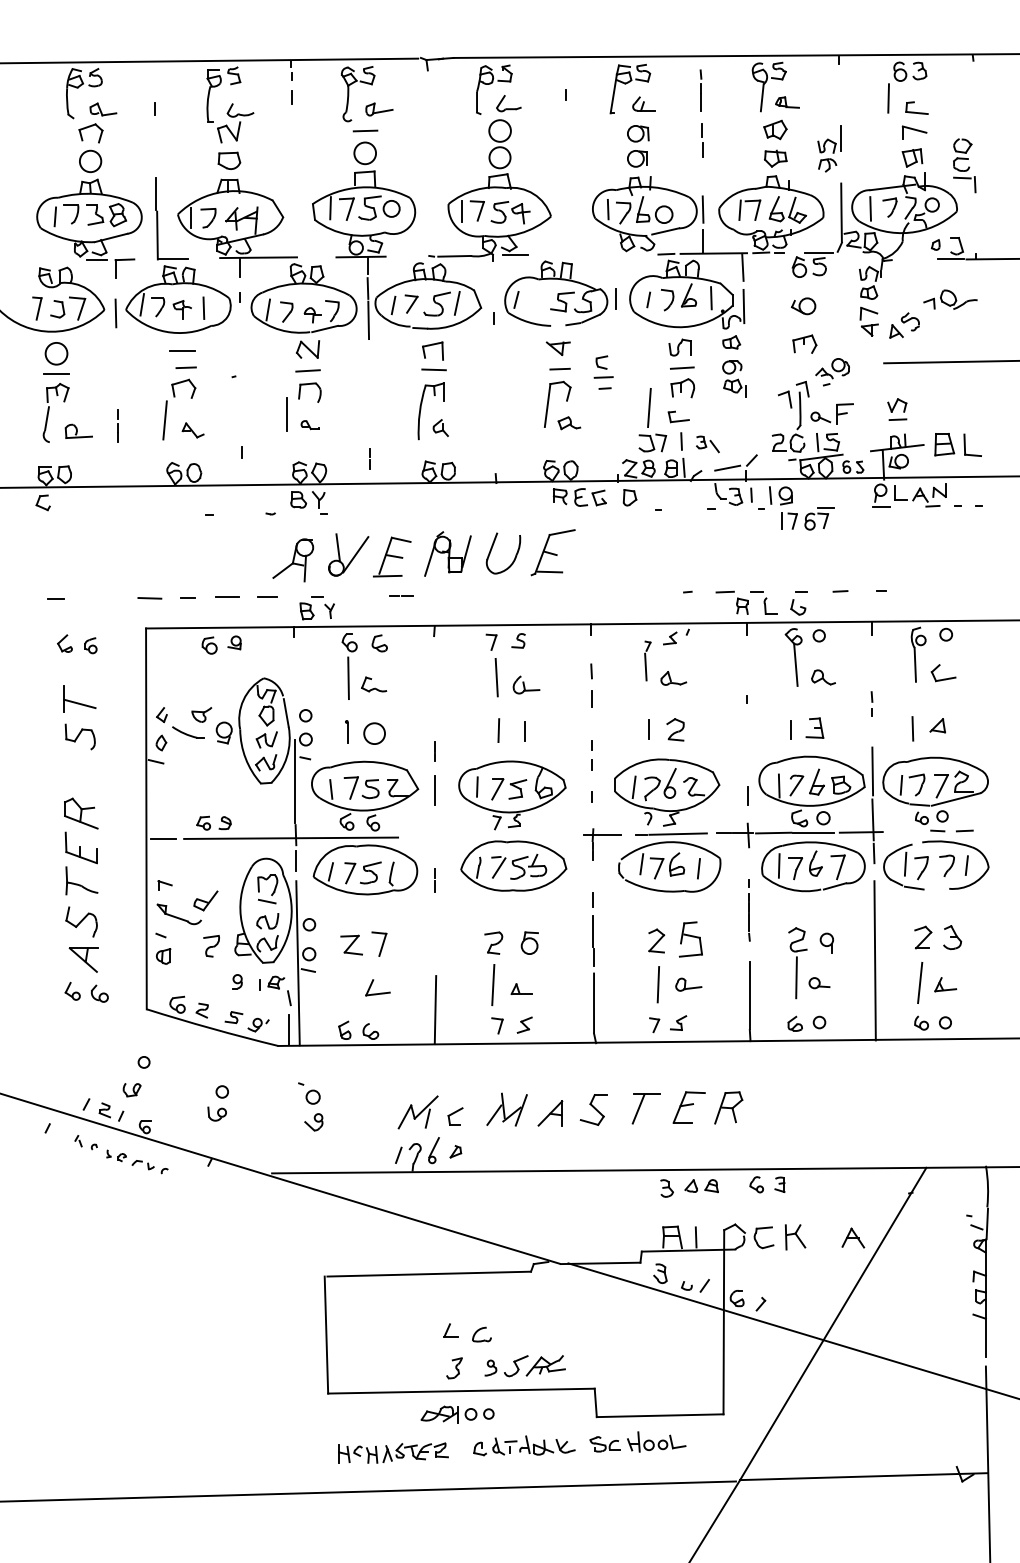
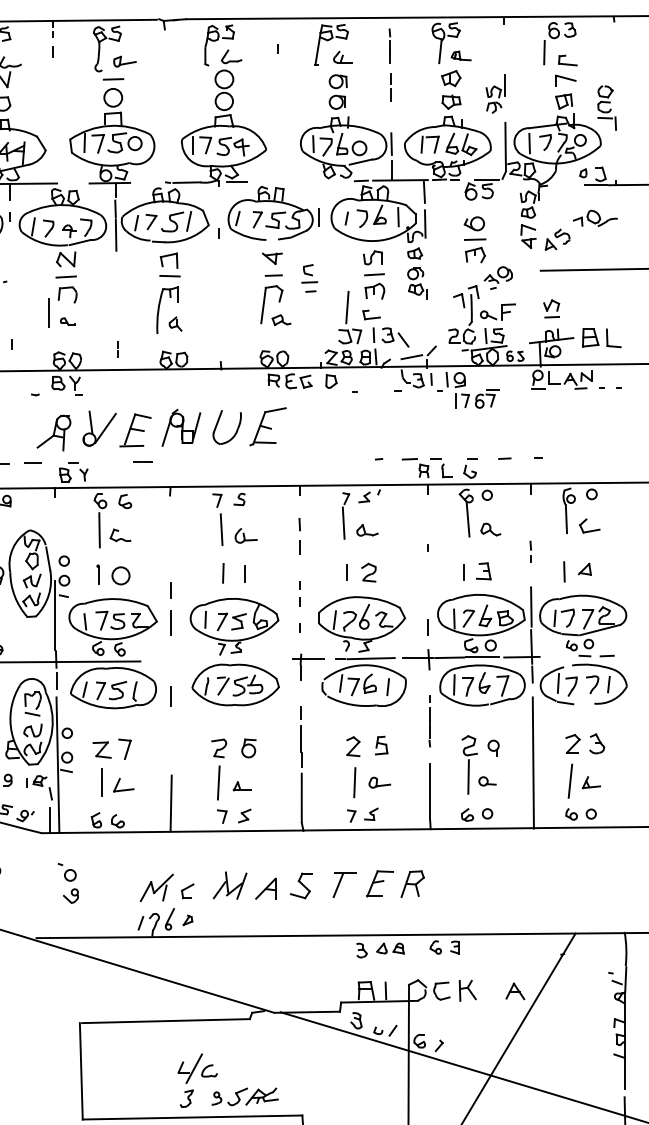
part: (540, 301) -> (257, 219), added
line: (804, 325) -> (475, 239), added
part: (707, 444) -> (395, 337), size x1.43
part: (647, 660) -> (345, 515), size x1.43
part: (690, 939) -> (381, 745), size x0.62
line: (351, 983) -> (101, 781), added
line: (463, 1331) -> (194, 1068), added

